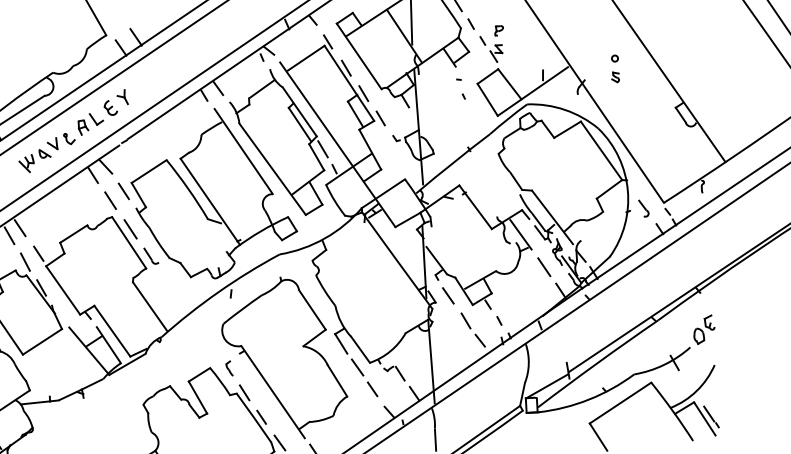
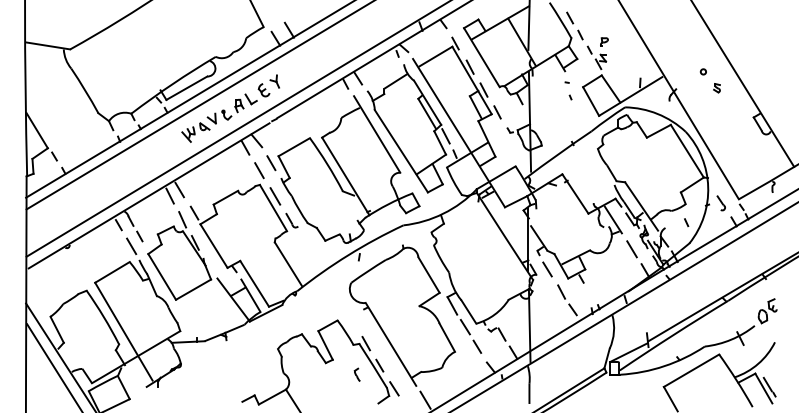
part: (614, 77) -> (716, 88), moved
line: (499, 320) -> (686, 222), moved
part: (228, 368) -> (356, 374), moved

